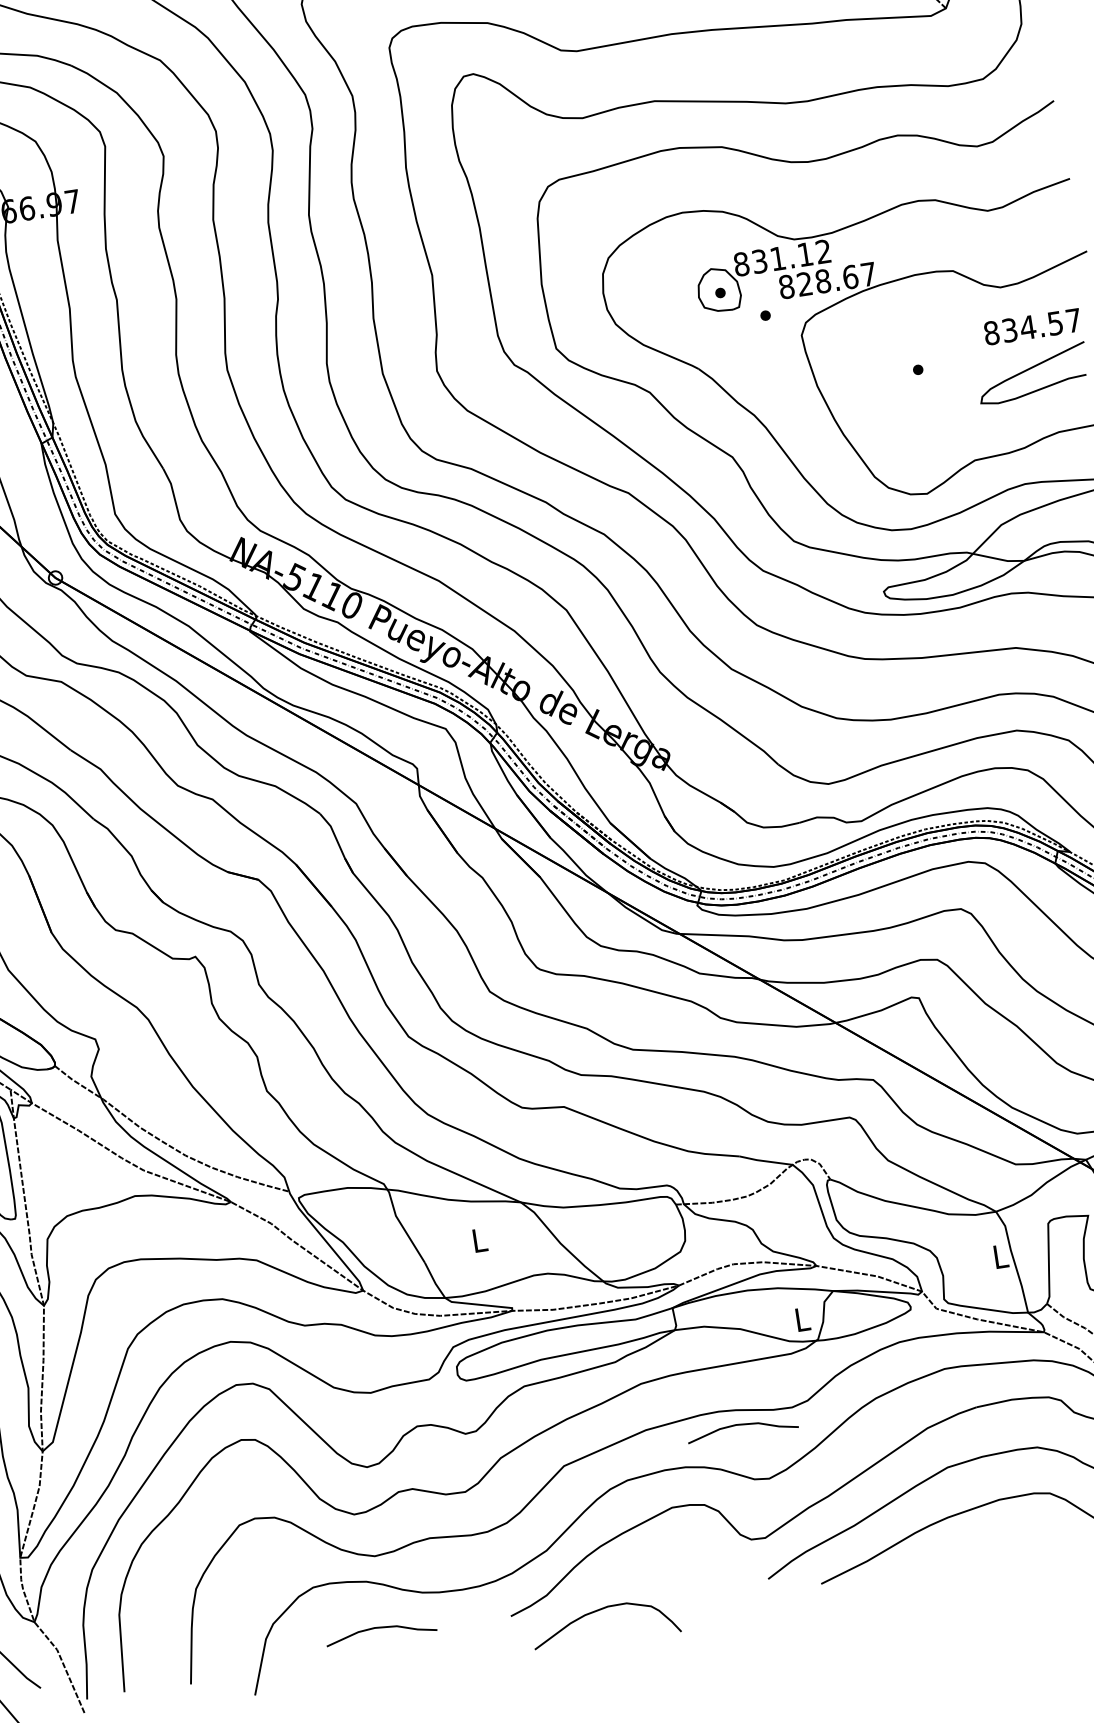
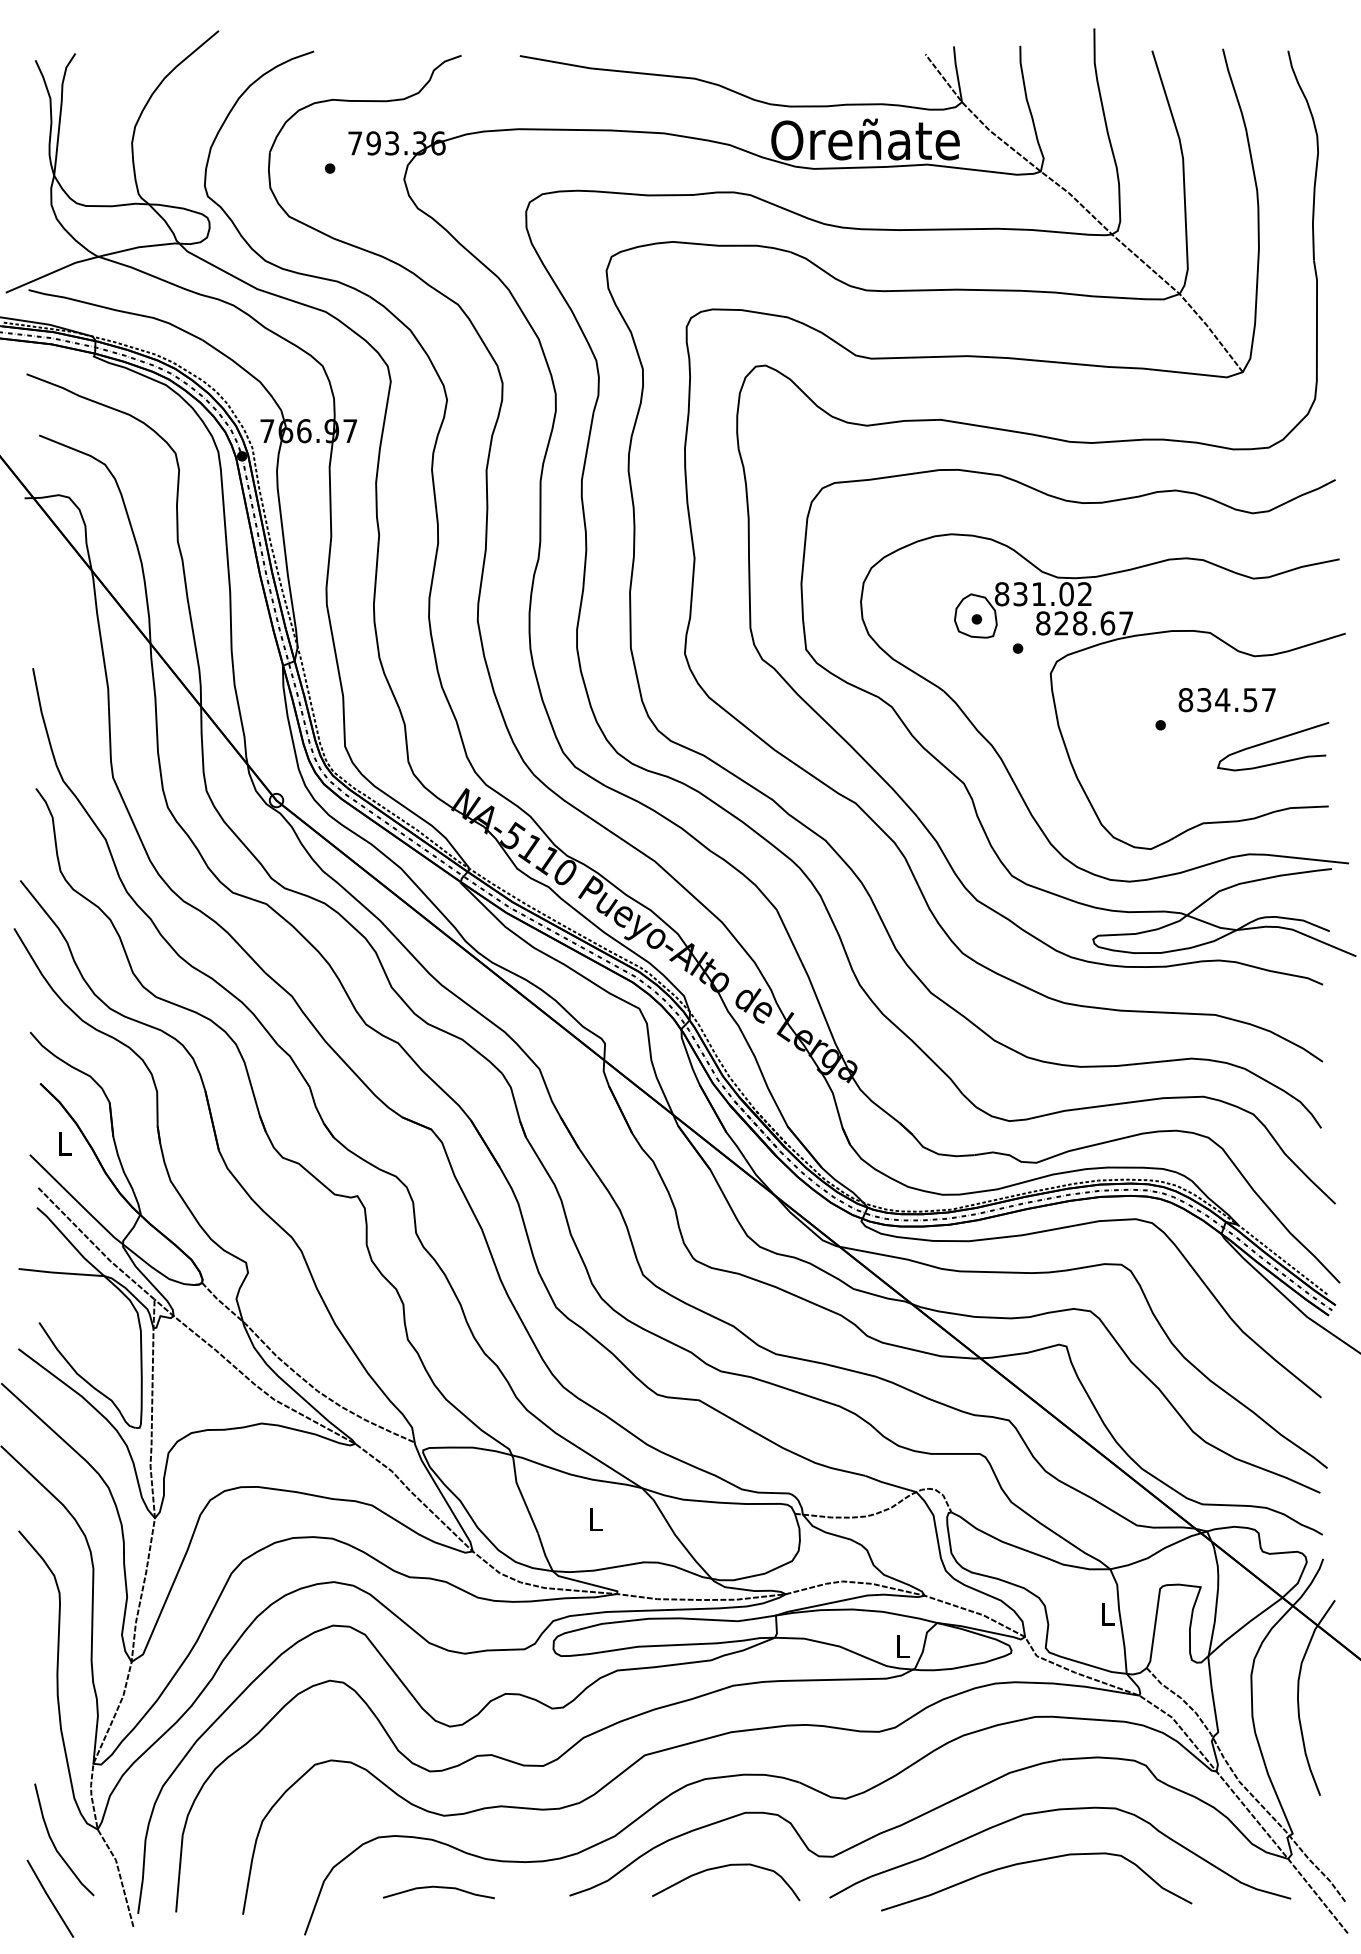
text: (805, 254) -> (1066, 594), 831.12 -> 831.02
text: (1031, 327) -> (1226, 700), moved
curve: (742, 1425) -> (827, 1742), removed
curve: (601, 1610) -> (724, 1867), moved

